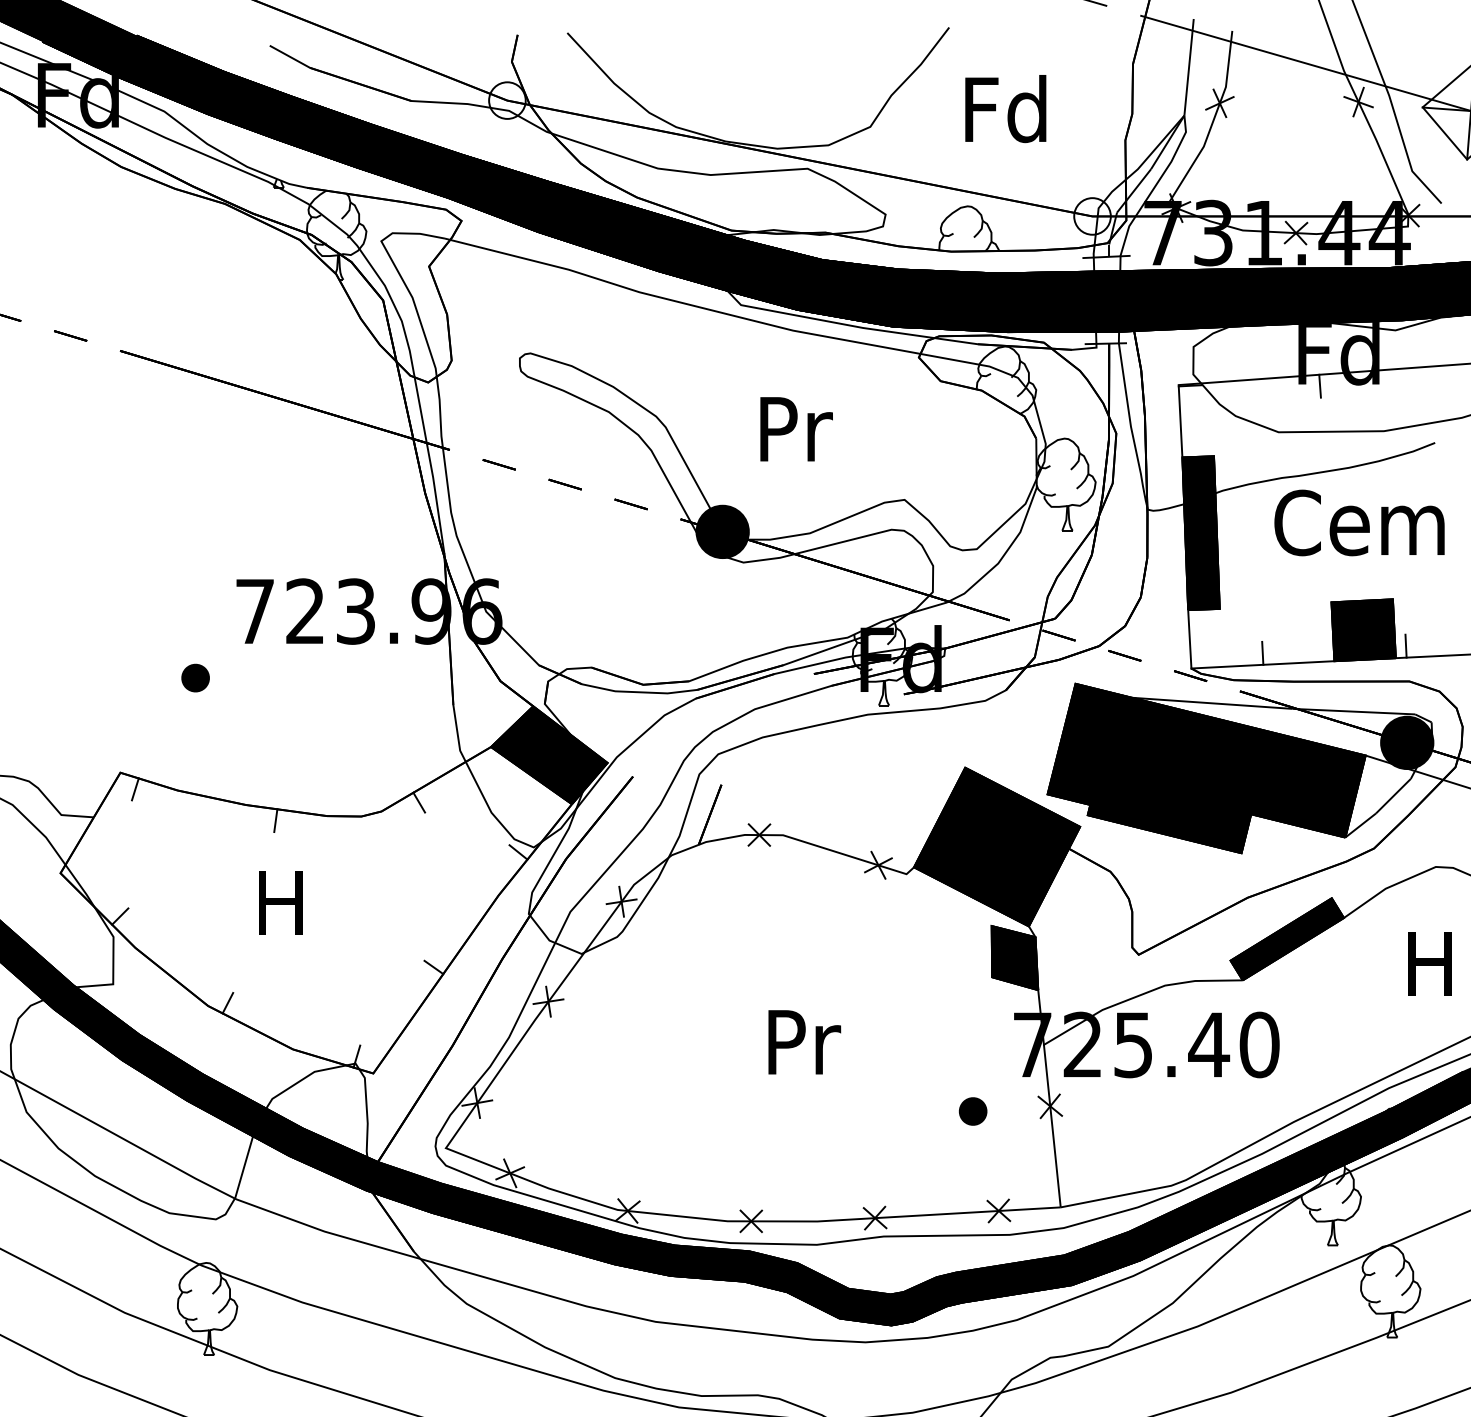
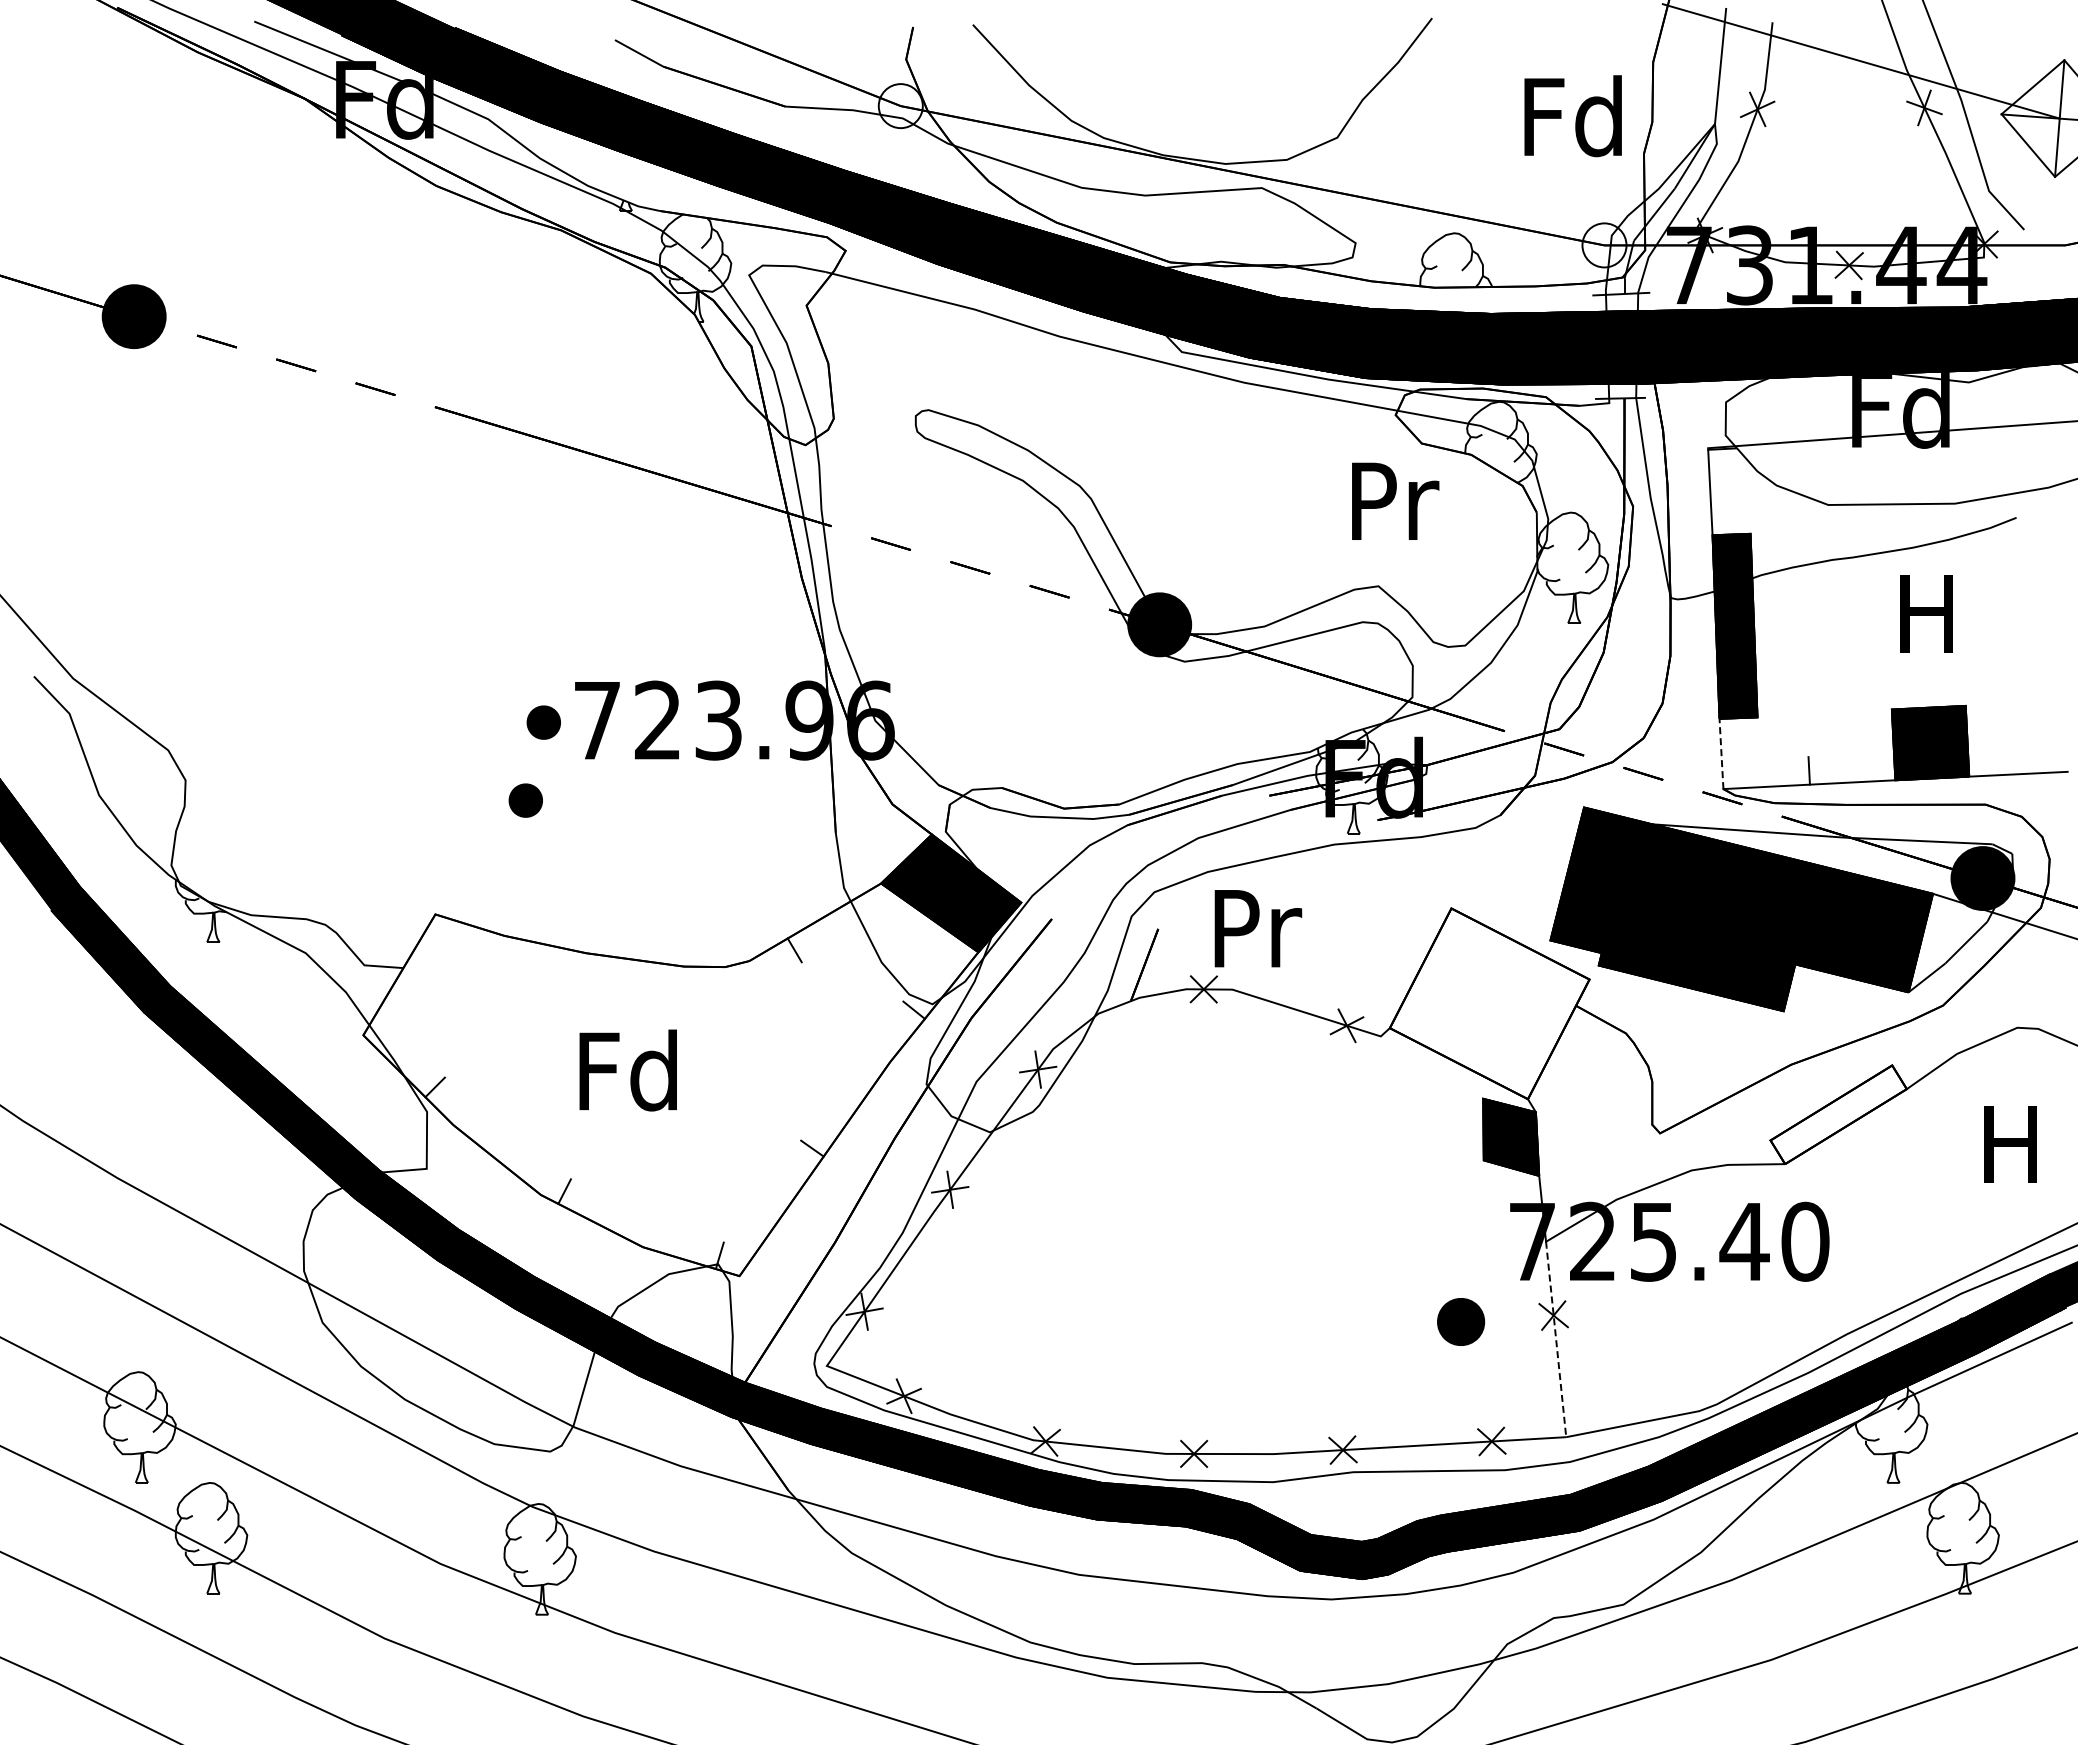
text: (1005, 109) -> (1572, 116), moved
line: (1320, 386) -> (1878, 449), removed
text: (796, 428) -> (1395, 500), moved
text: (1359, 523) -> (1925, 614), Cem -> H
part: (210, 613) -> (543, 722), added
line: (1189, 638) -> (1721, 753), solid -> dashed
line: (1406, 646) -> (1981, 762), removed
line: (135, 789) -> (453, 934), removed
line: (276, 820) -> (622, 971), removed
fill: (996, 846) -> (1489, 1003), removed
text: (280, 902) -> (627, 1070), H -> Fd
fill: (1287, 939) -> (1838, 1114), removed
text: (804, 1042) -> (1258, 928), moved
part: (972, 1111) -> (1460, 1321), size x1.4
line: (1052, 1126) -> (1556, 1339), solid -> dashed

